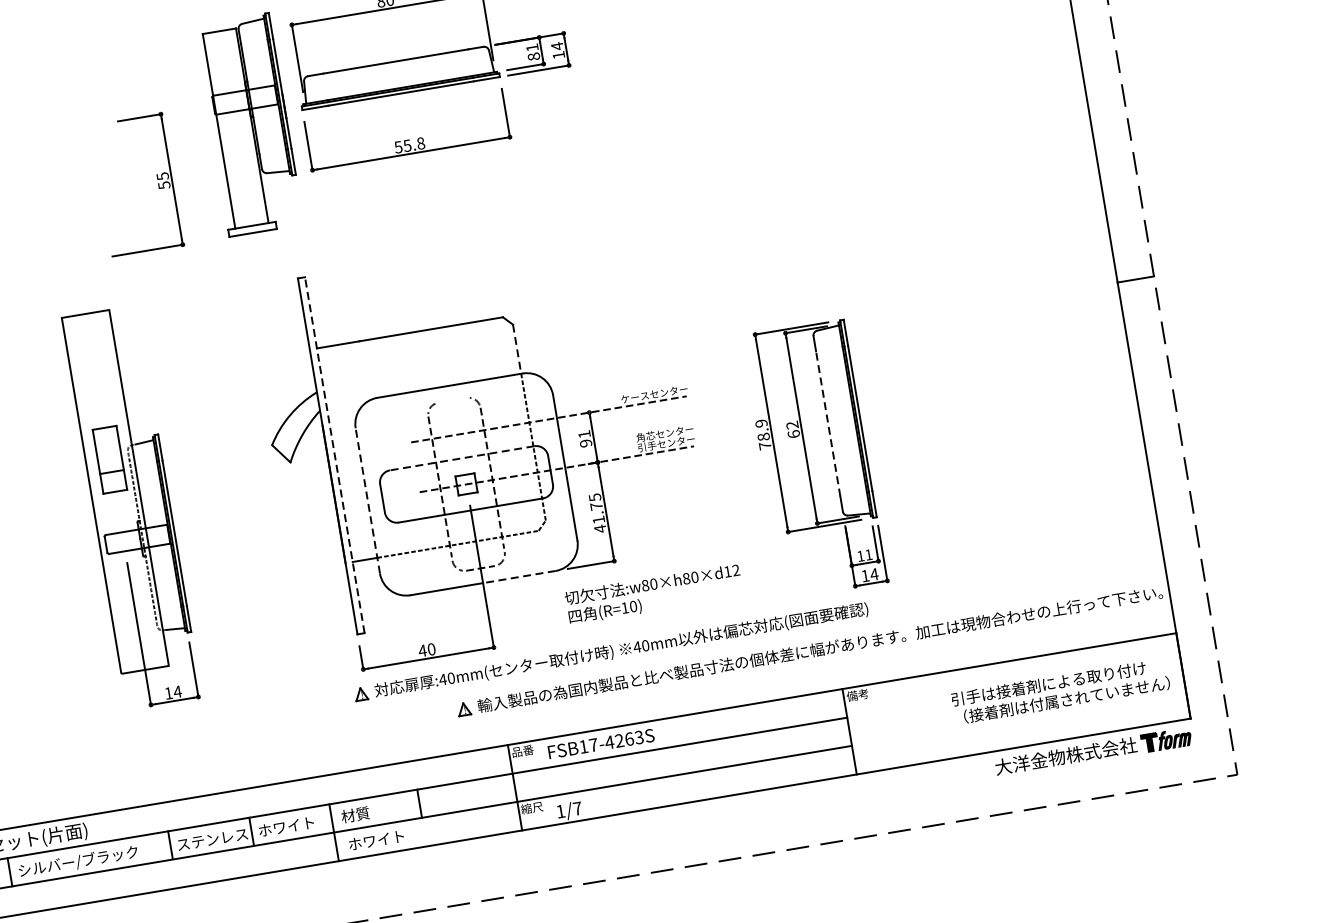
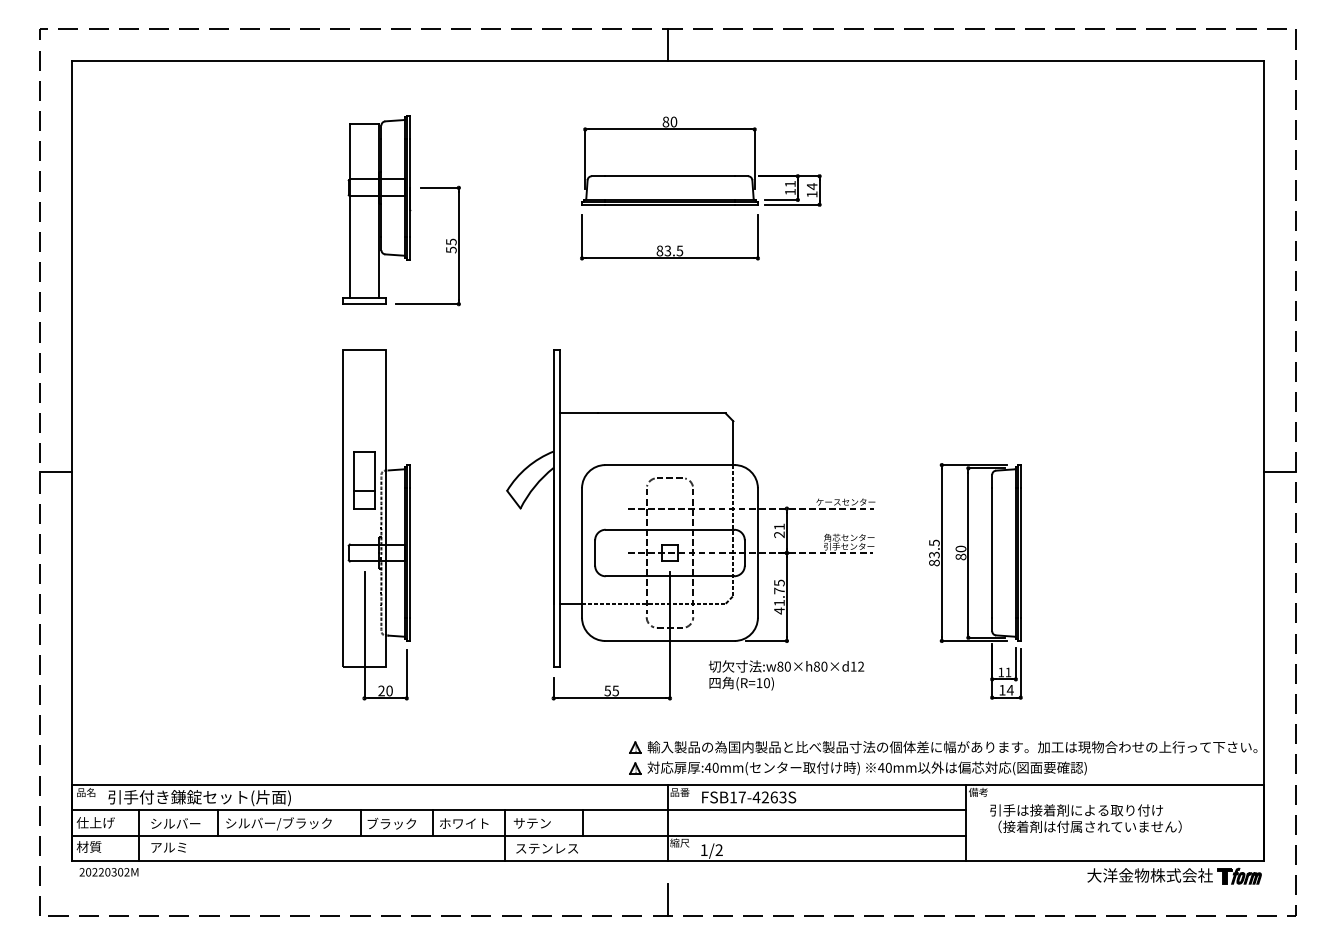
text: (533, 55) -> (790, 191), 81 -> 11
part: (248, 124) -> (376, 209), moved
text: (409, 144) -> (669, 250), 55.8 -> 83.5
line: (517, 349) -> (733, 443), dashed -> solid
line: (452, 400) -> (669, 478), added
line: (828, 424) -> (992, 553), dashed -> solid
text: (792, 429) -> (960, 552), 62 -> 80
text: (763, 434) -> (934, 552), 78.9 -> 83.5
text: (586, 443) -> (779, 534), 91 -> 21
line: (335, 454) -> (560, 508), dashed -> solid
line: (461, 458) -> (669, 529), dashed -> solid
line: (368, 501) -> (582, 553), dashed -> solid
line: (518, 576) -> (701, 640), dashed -> solid
text: (654, 594) -> (786, 675), moved
text: (426, 649) -> (611, 690), 40 -> 55
part: (610, 652) -> (857, 768), moved
text: (1060, 691) -> (1085, 818), moved
text: (173, 692) -> (385, 690), 14 -> 20
text: (576, 808) -> (718, 849), 1/7 -> 1/2
text: (361, 813) -> (531, 823), 材質 -> サテン
text: (212, 838) -> (398, 823), ステンレス -> ブラック
text: (383, 839) -> (546, 848), ホワイト -> ステンレス
line: (530, 874) -> (668, 900), added

